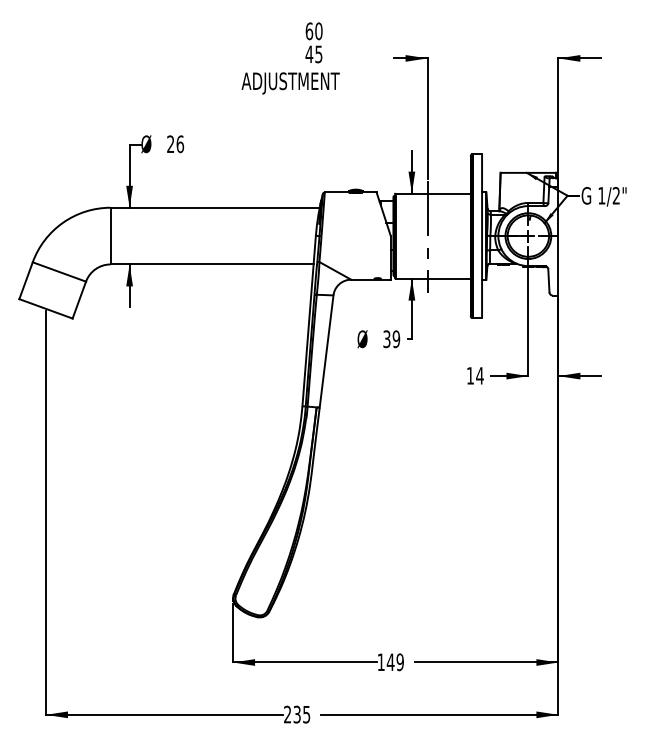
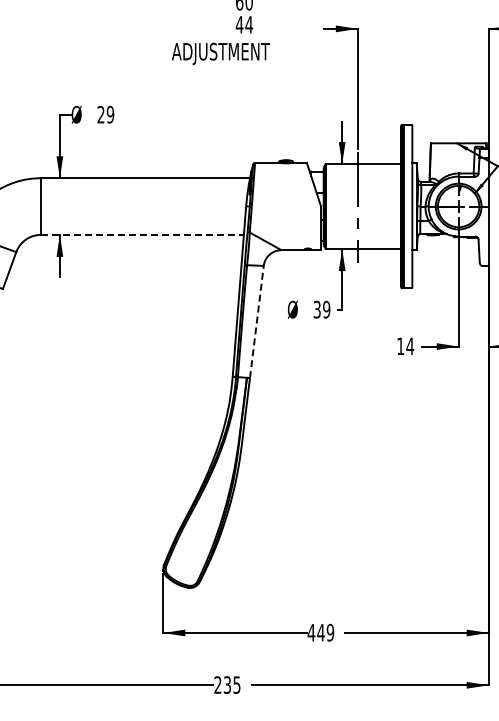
text: (318, 54) -> (248, 24), 45 -> 44
text: (180, 144) -> (110, 114), 26 -> 29
line: (212, 264) -> (142, 234), solid -> dashed
line: (326, 351) -> (256, 321), solid -> dashed
text: (381, 661) -> (311, 631), 149 -> 449

